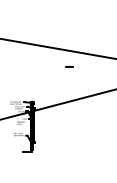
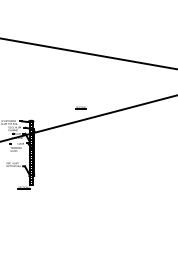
part: (69, 66) -> (80, 107), moved

